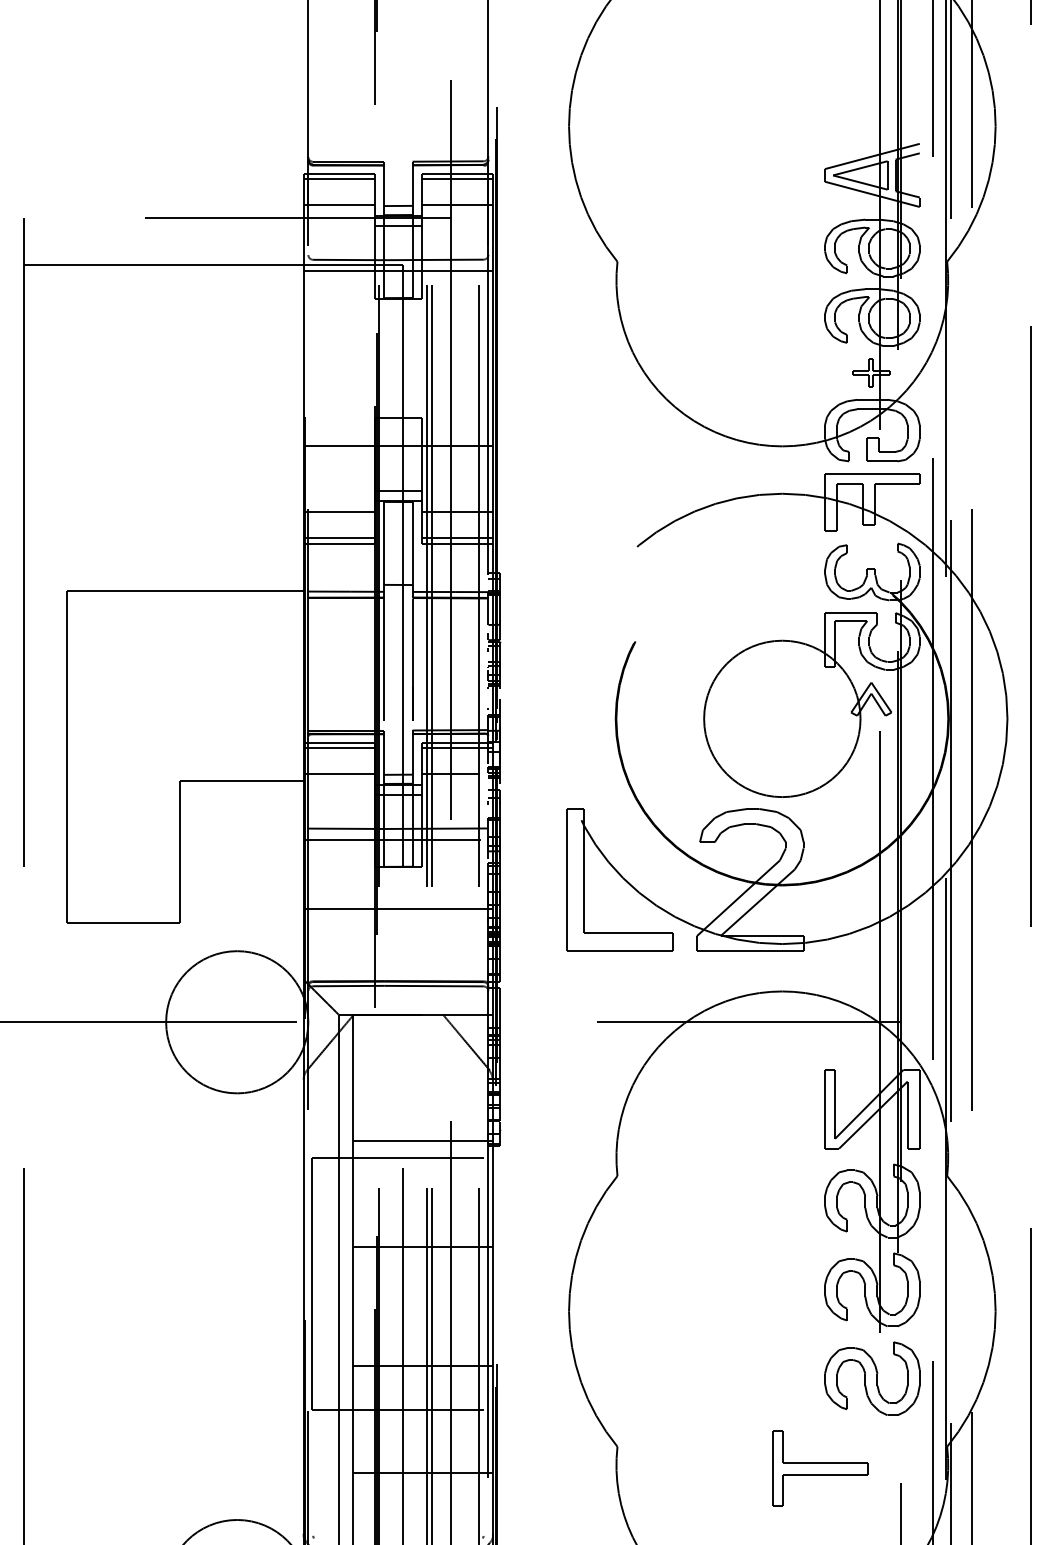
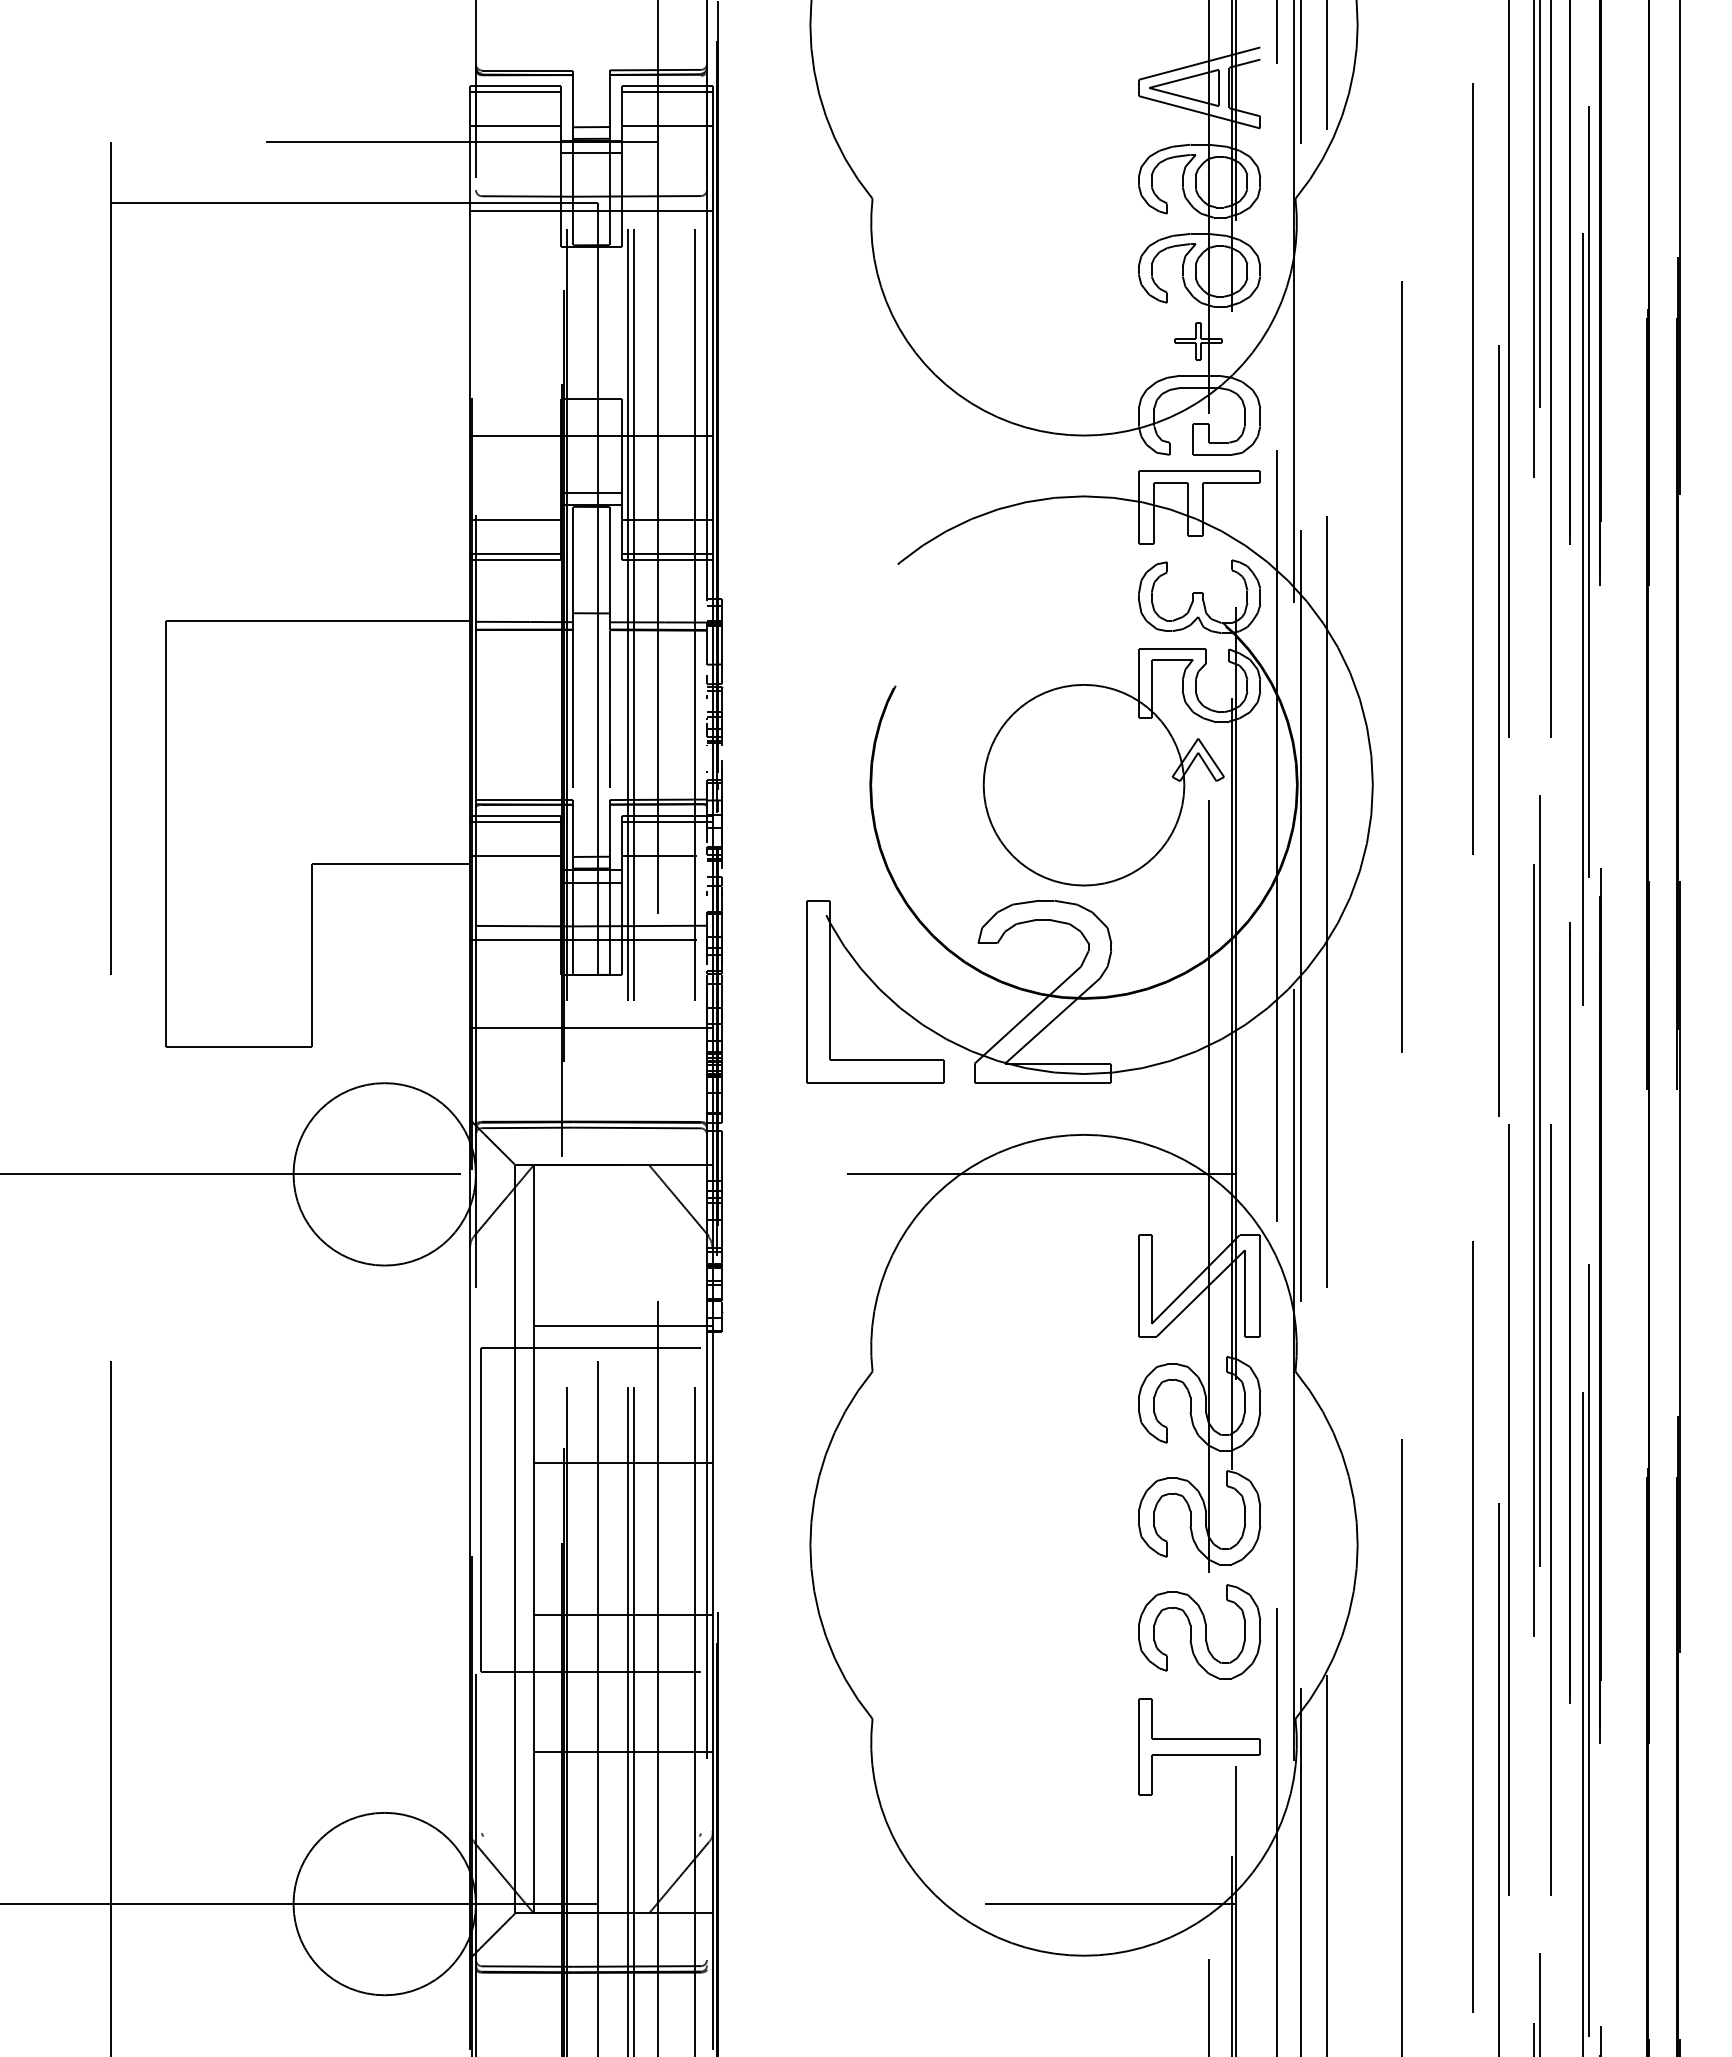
part: (820, 1468) -> (1199, 1746), moved

